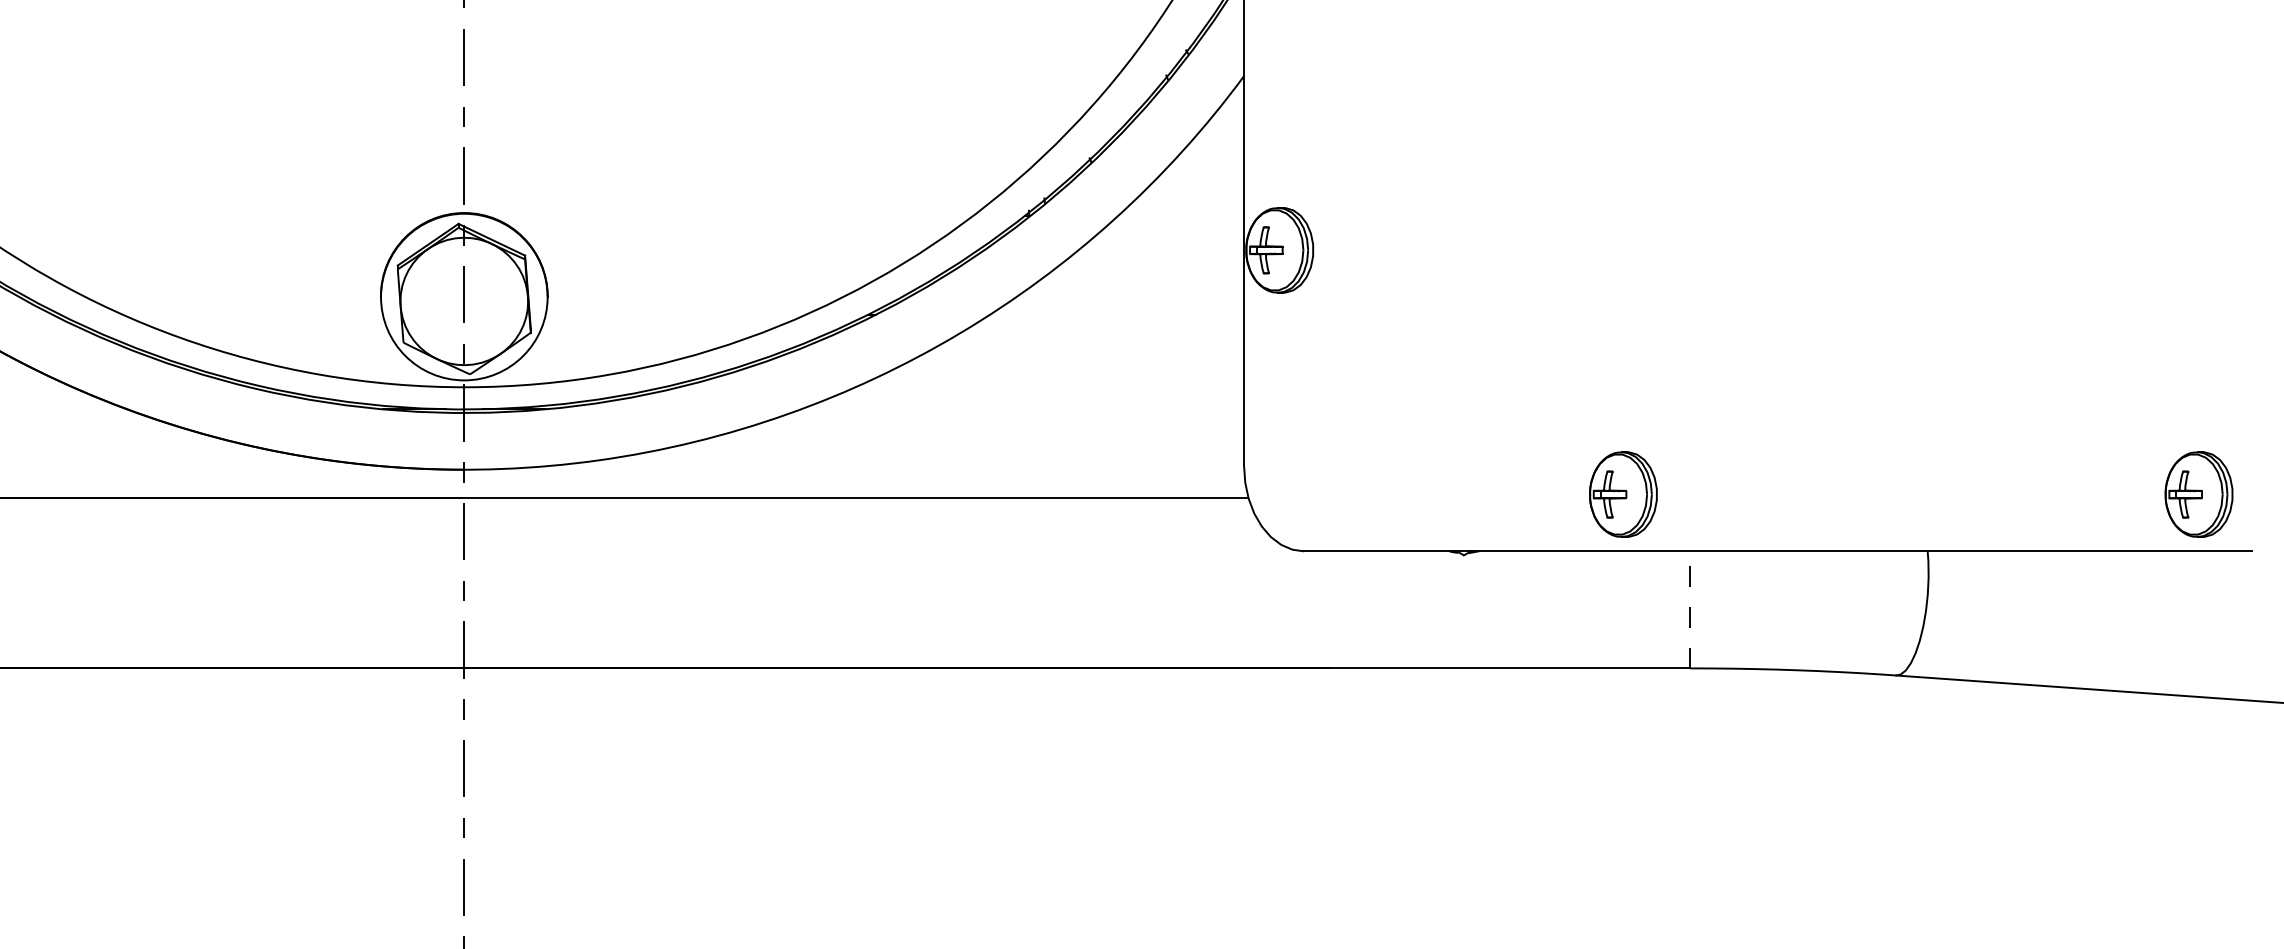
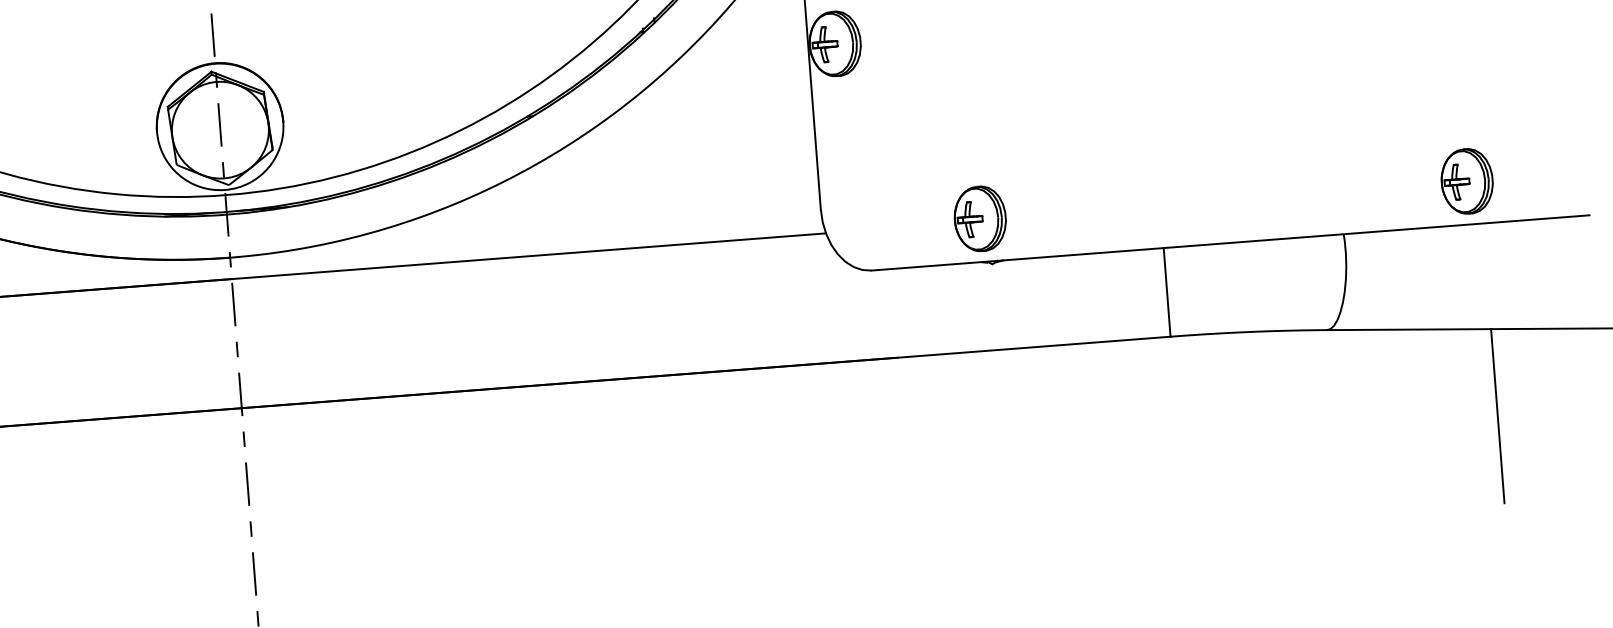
part: (1623, 494) -> (980, 218), moved
part: (2198, 494) -> (1466, 181), moved
line: (1690, 609) -> (1167, 292), dashed -> solid
line: (2111, 805) -> (1497, 416), added

